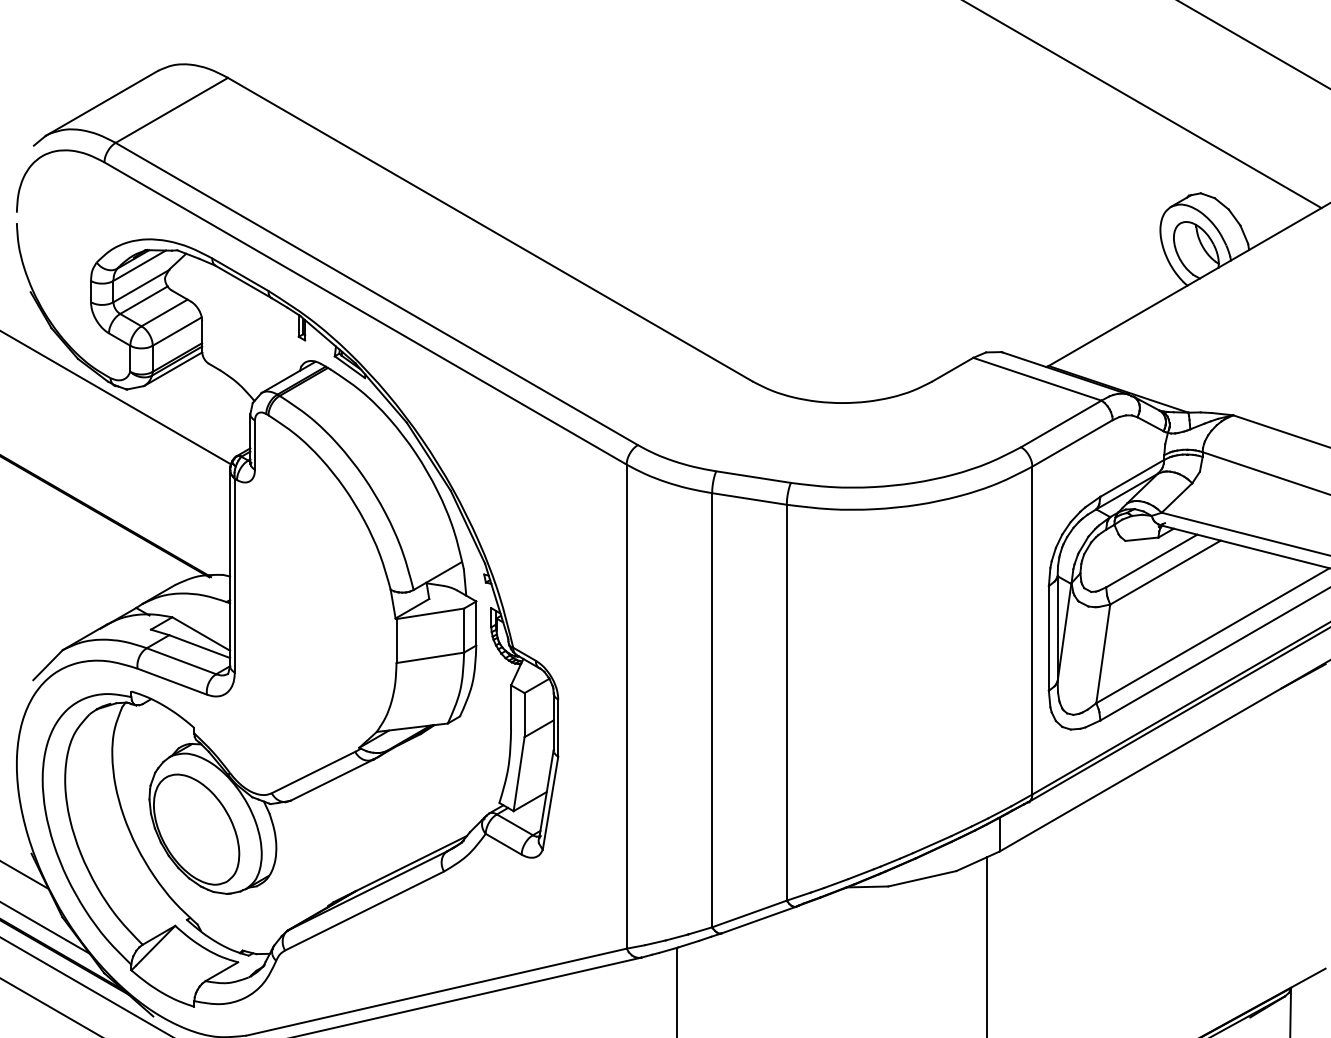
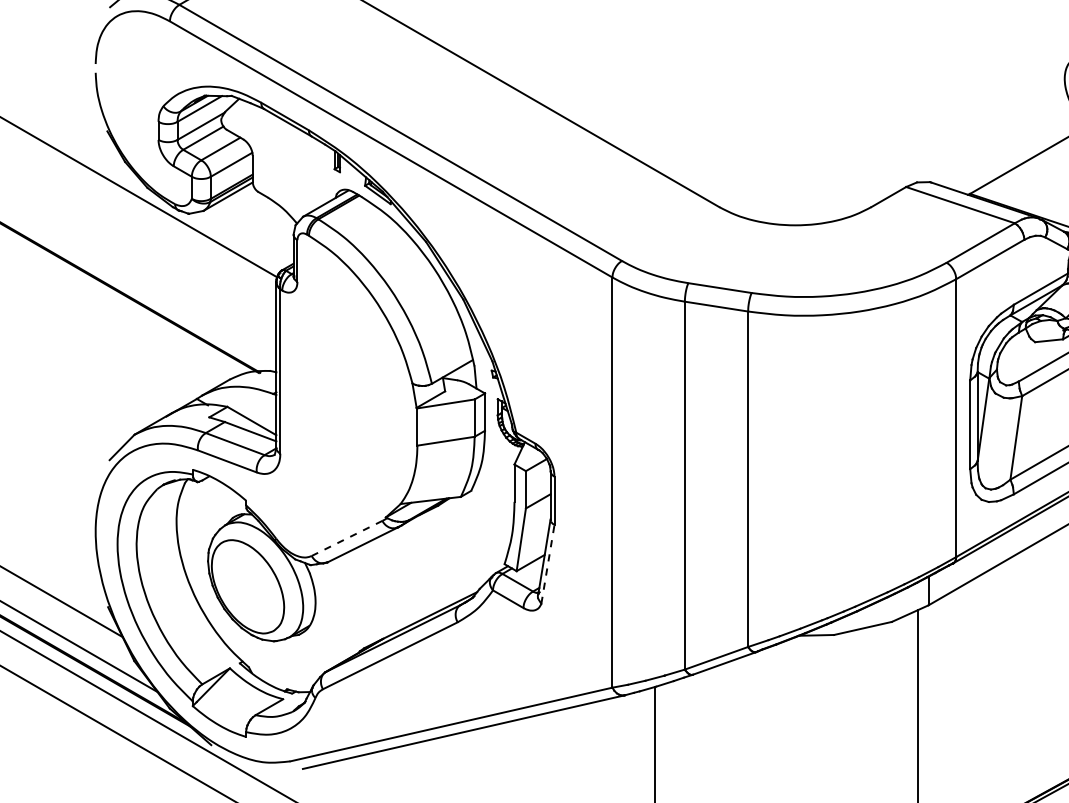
line: (313, 772) -> (347, 538), solid -> dashed
line: (550, 802) -> (547, 563), solid -> dashed

